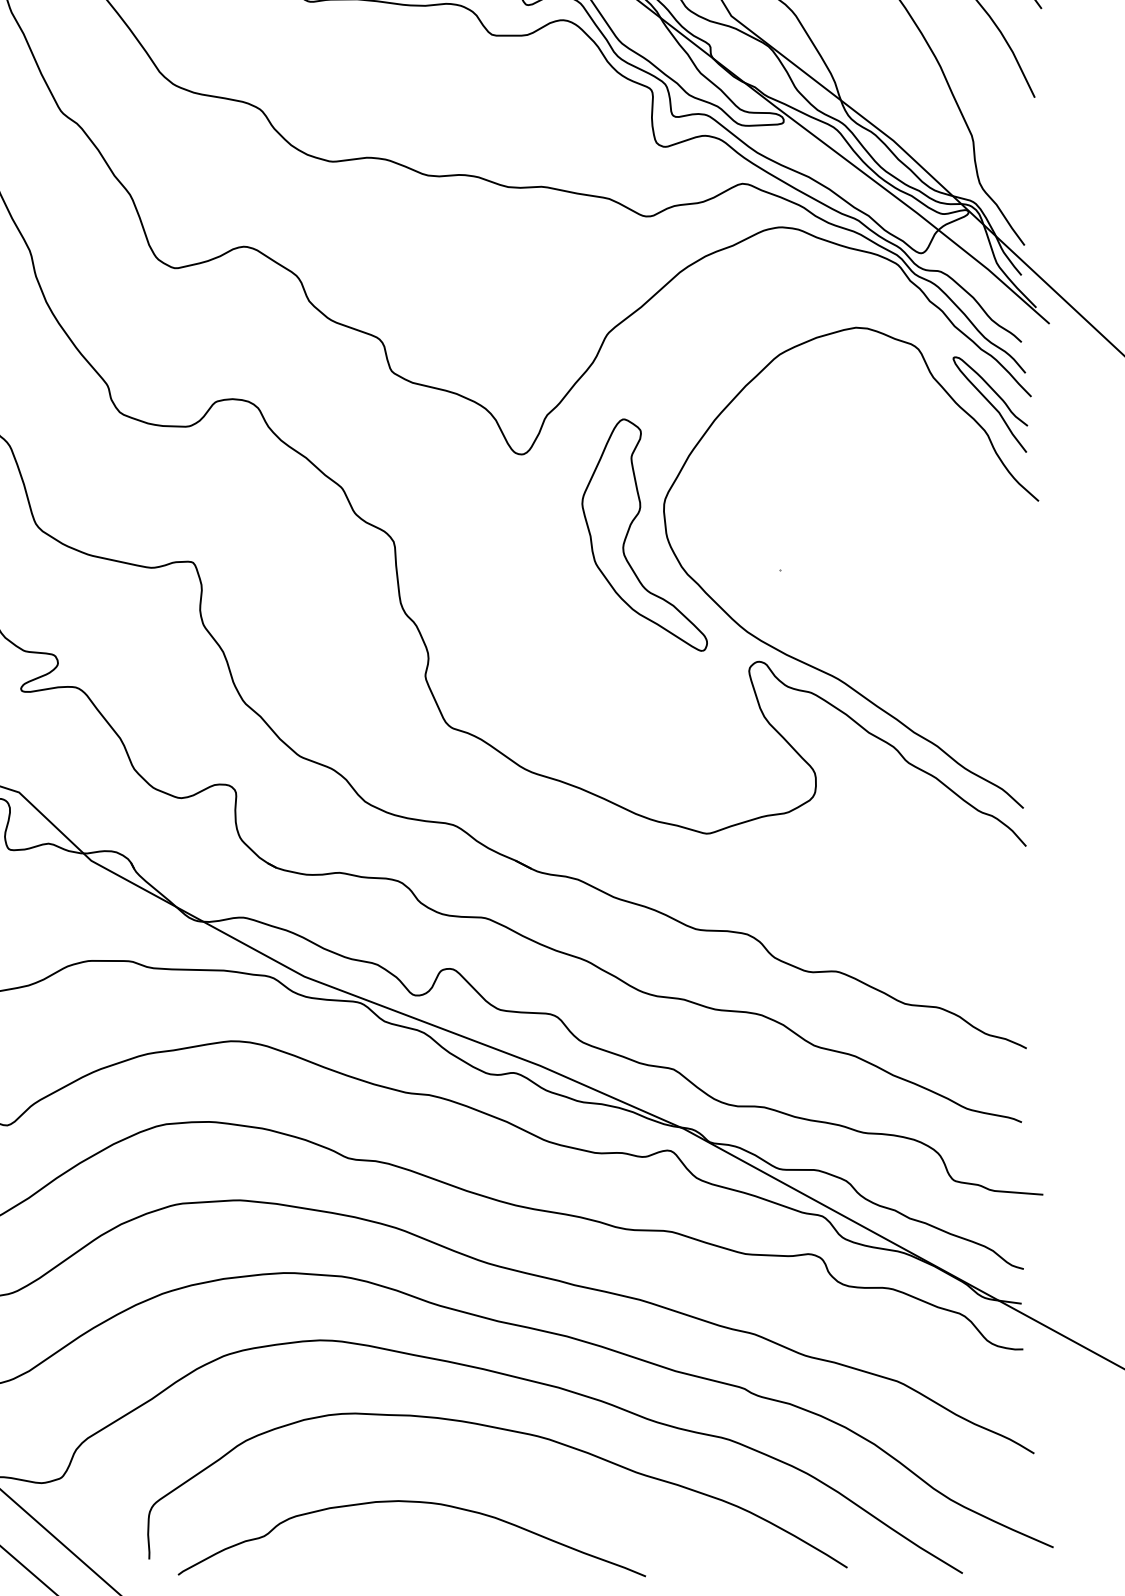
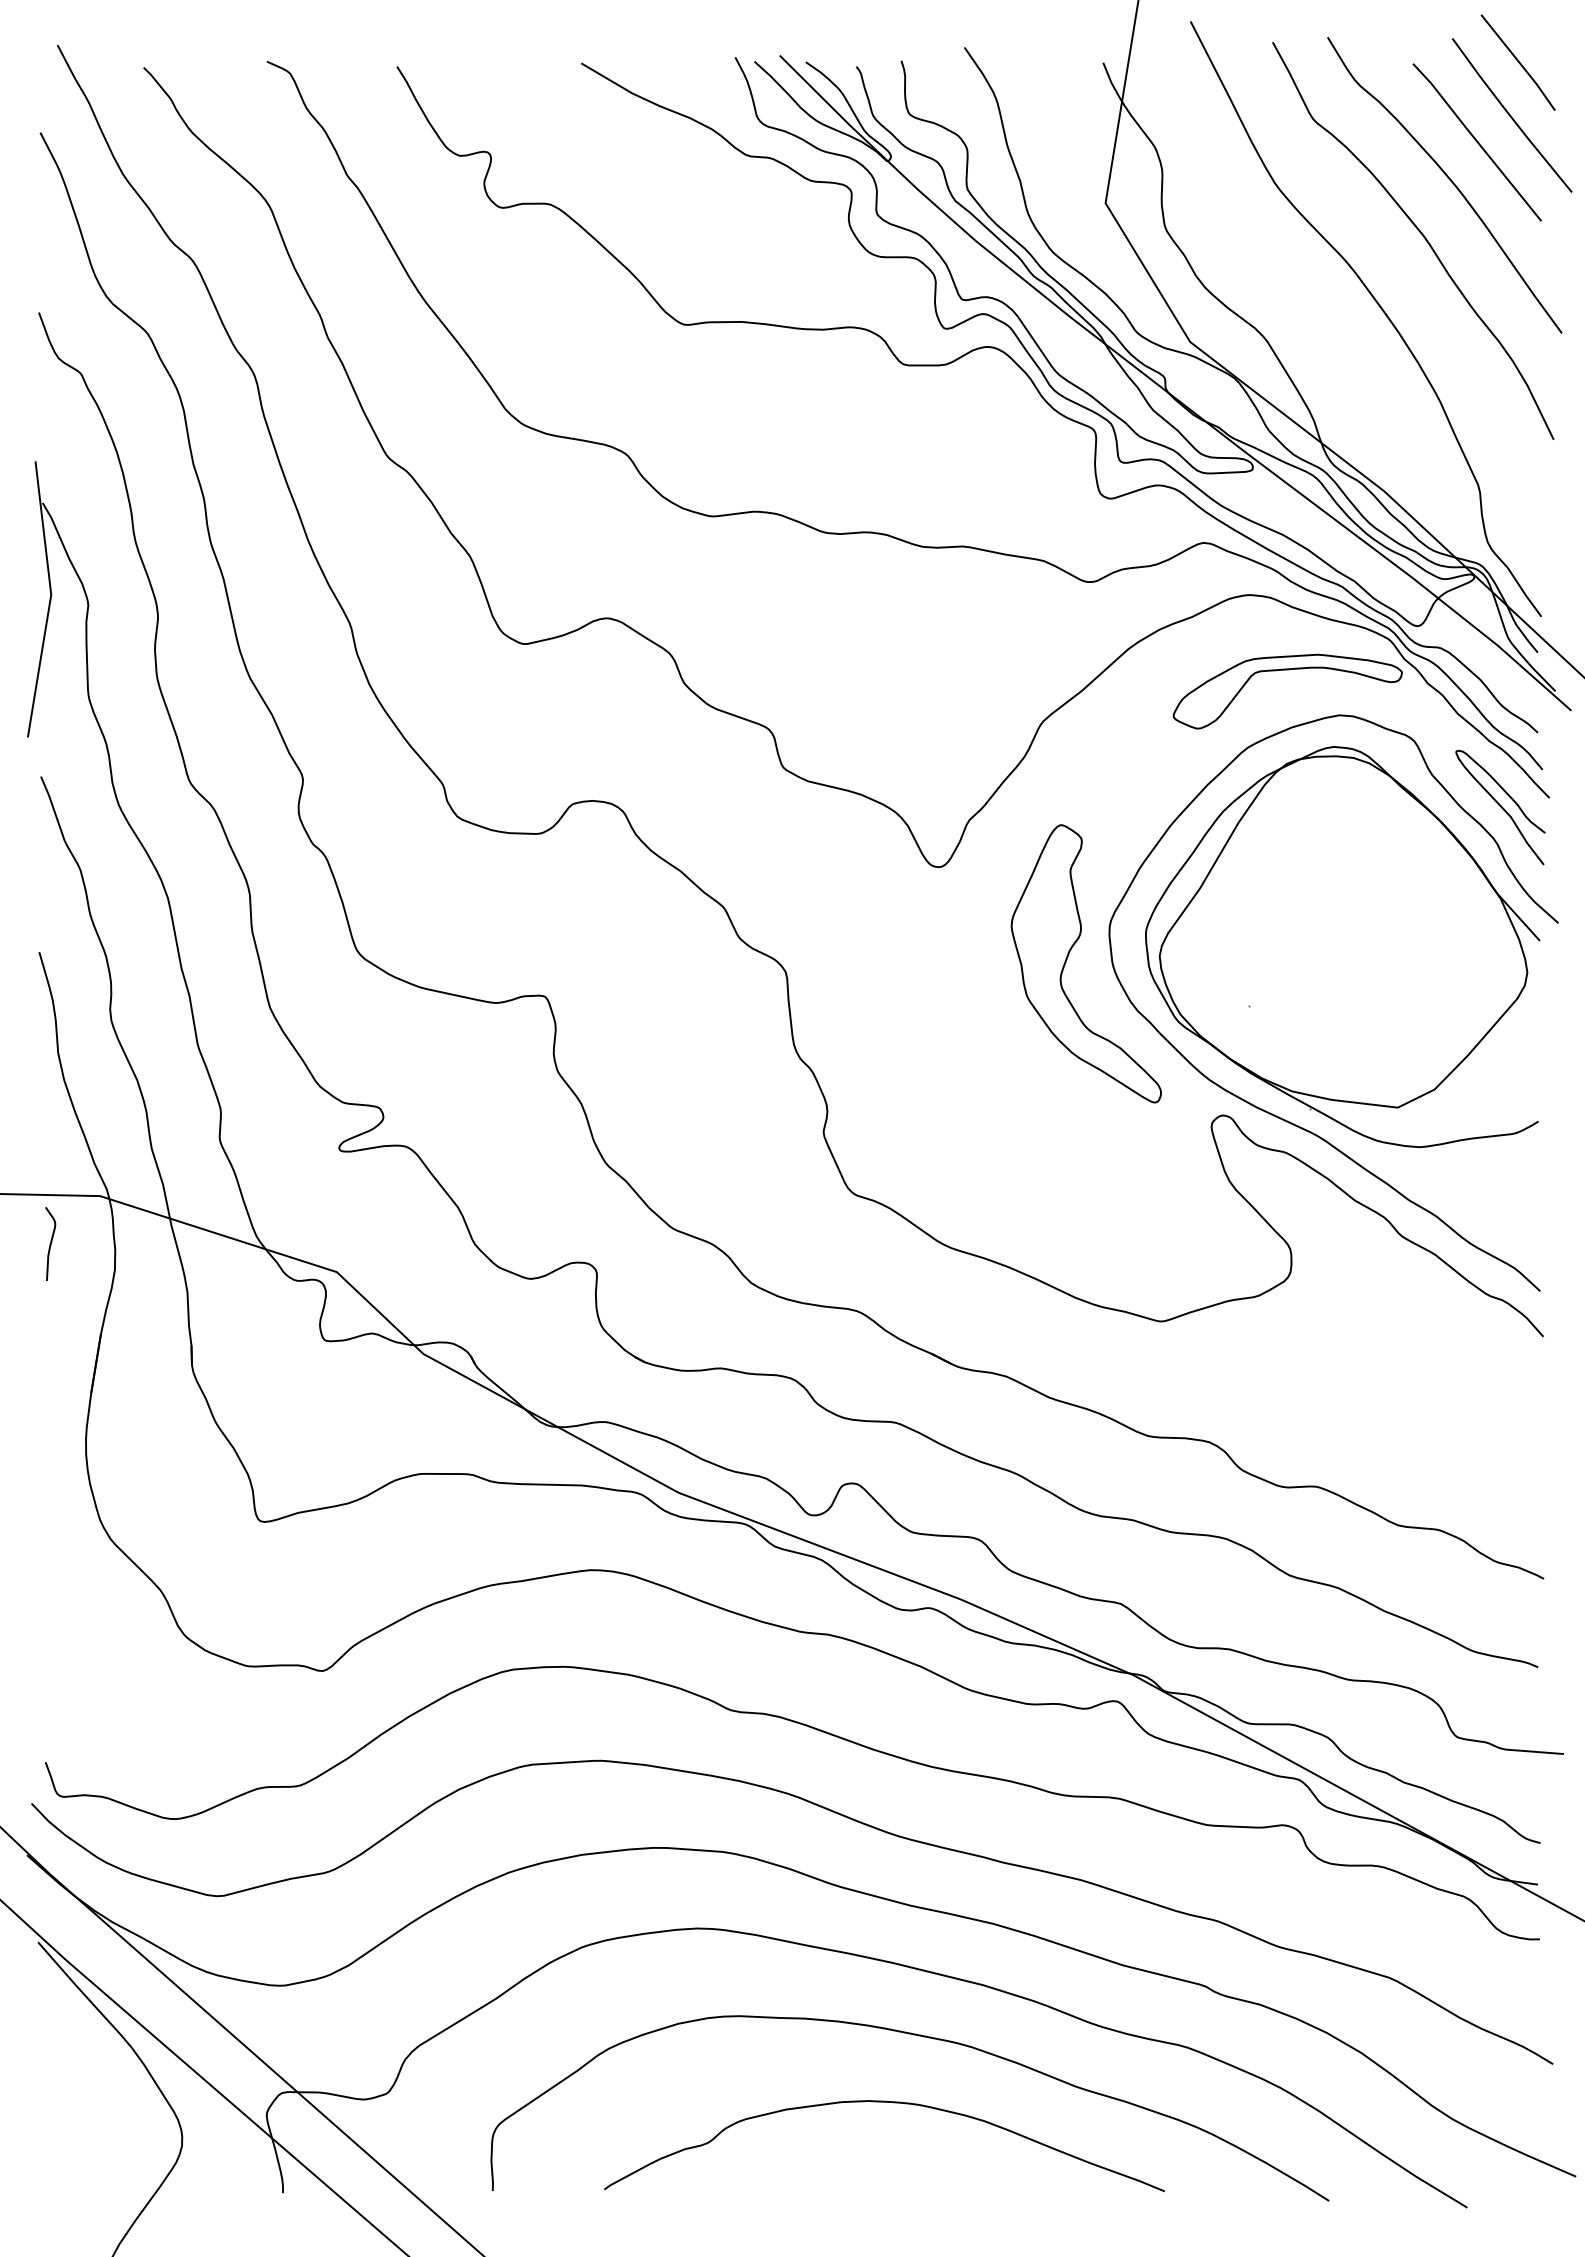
part: (812, 290) -> (1287, 670), added
part: (858, 521) -> (1342, 947), added
curve: (419, 1503) -> (893, 2103), moved

